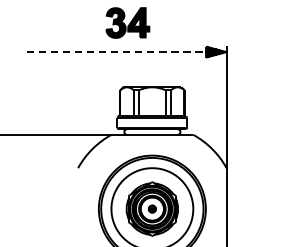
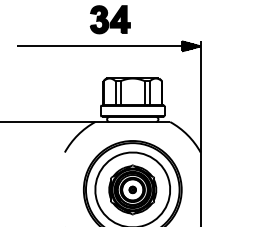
line: (125, 52) -> (108, 46), dashed -> solid

